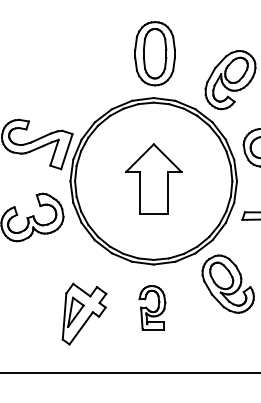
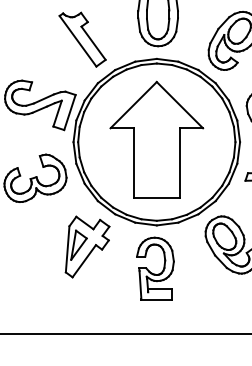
part: (79, 78) -> (82, 39), added
part: (153, 178) -> (156, 139), size x1.67
part: (152, 307) -> (155, 268), size x1.43
part: (84, 313) -> (87, 246), moved

